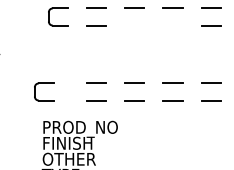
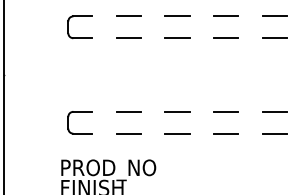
line: (134, 25) -> (177, 38), added
line: (172, 25) -> (225, 38), added
part: (44, 83) -> (80, 111), moved

